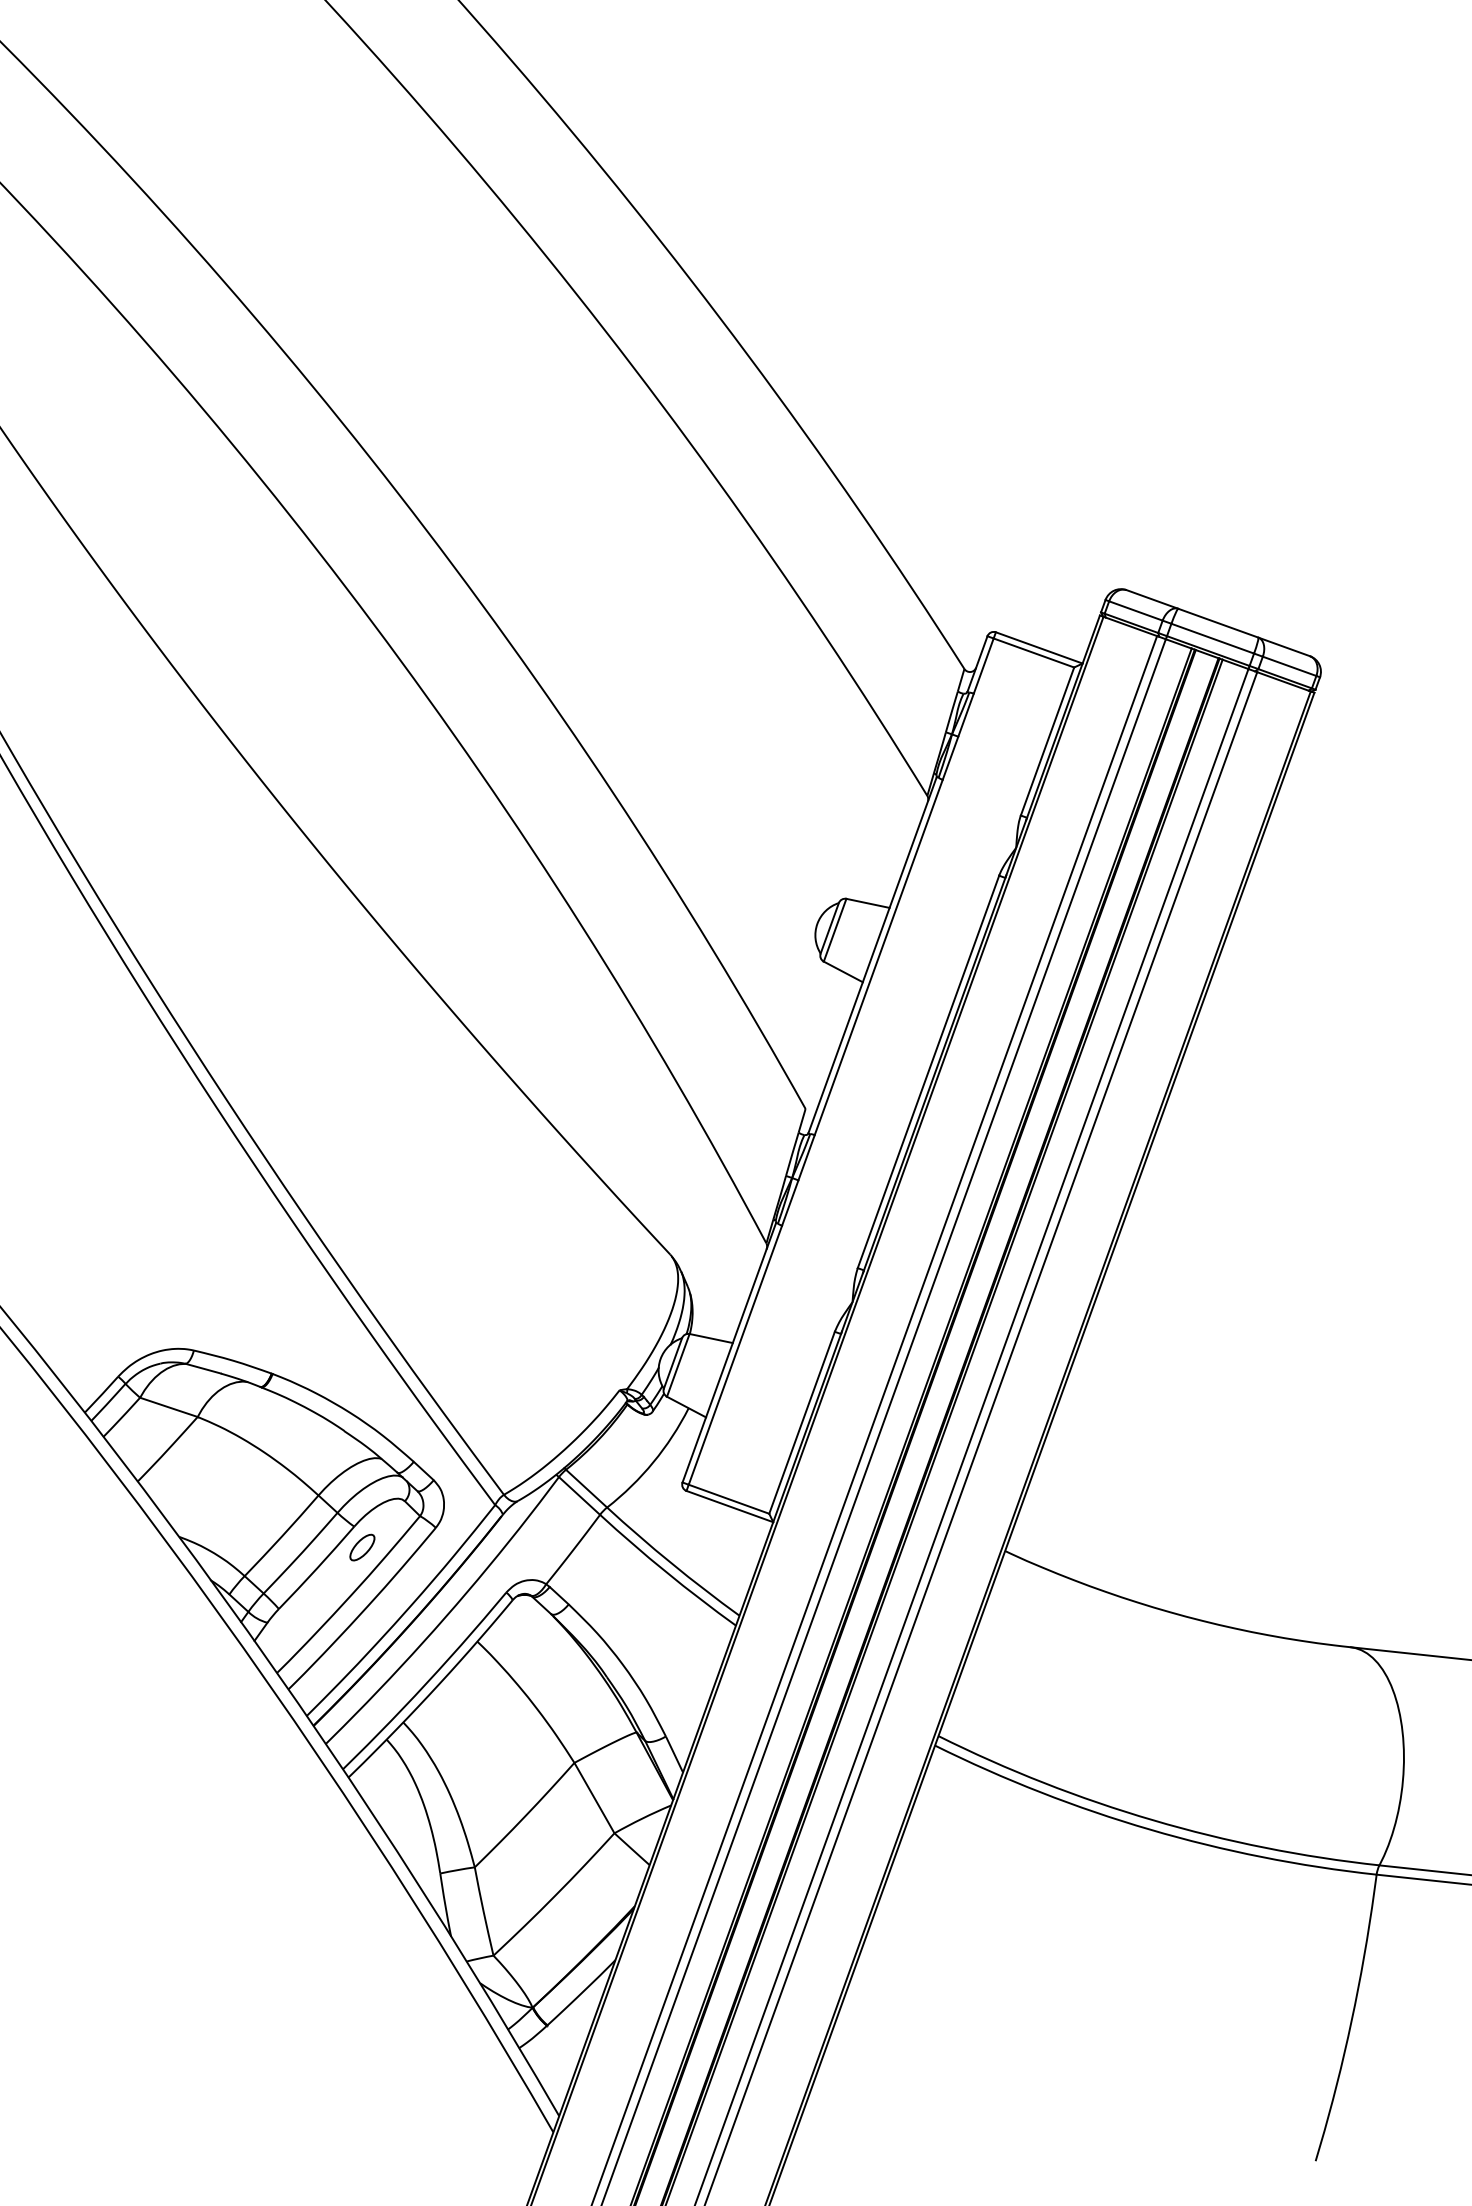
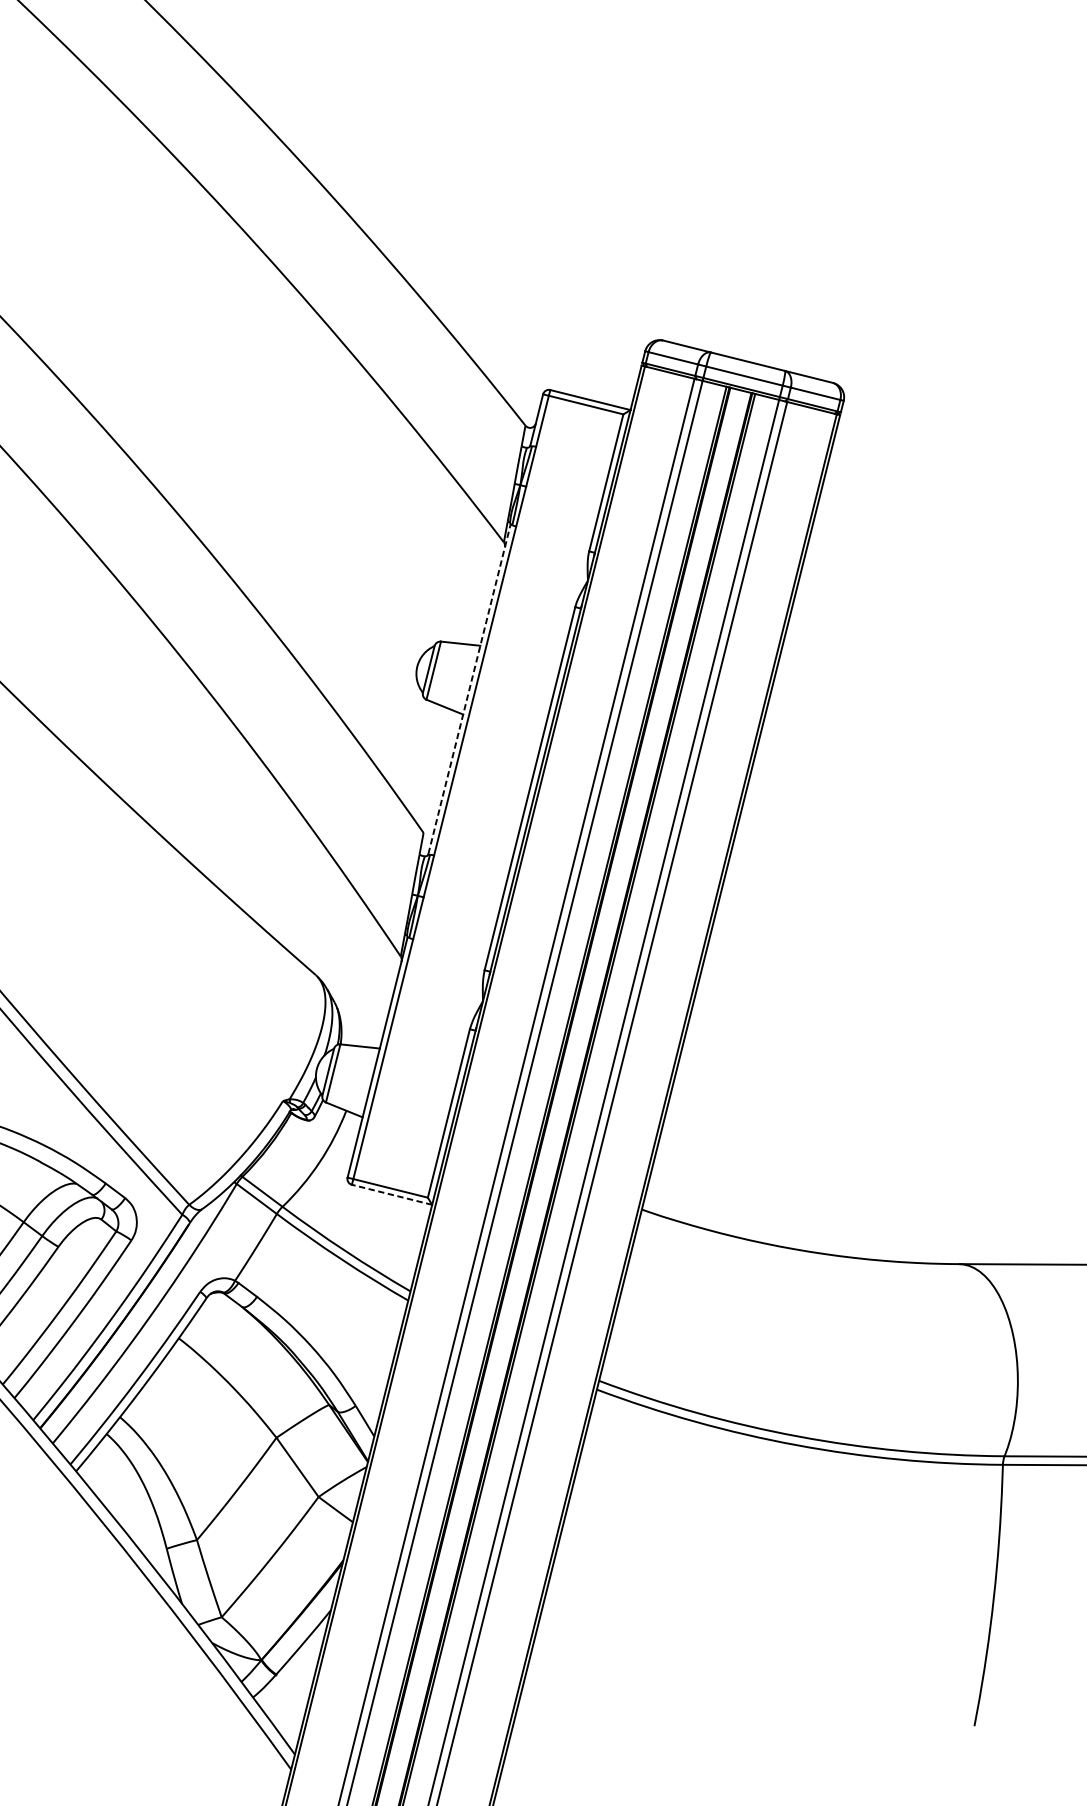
line: (872, 955) -> (469, 689), solid -> dashed
line: (729, 1506) -> (391, 1194), solid -> dashed
part: (362, 1547) -> (67, 1264), removed

